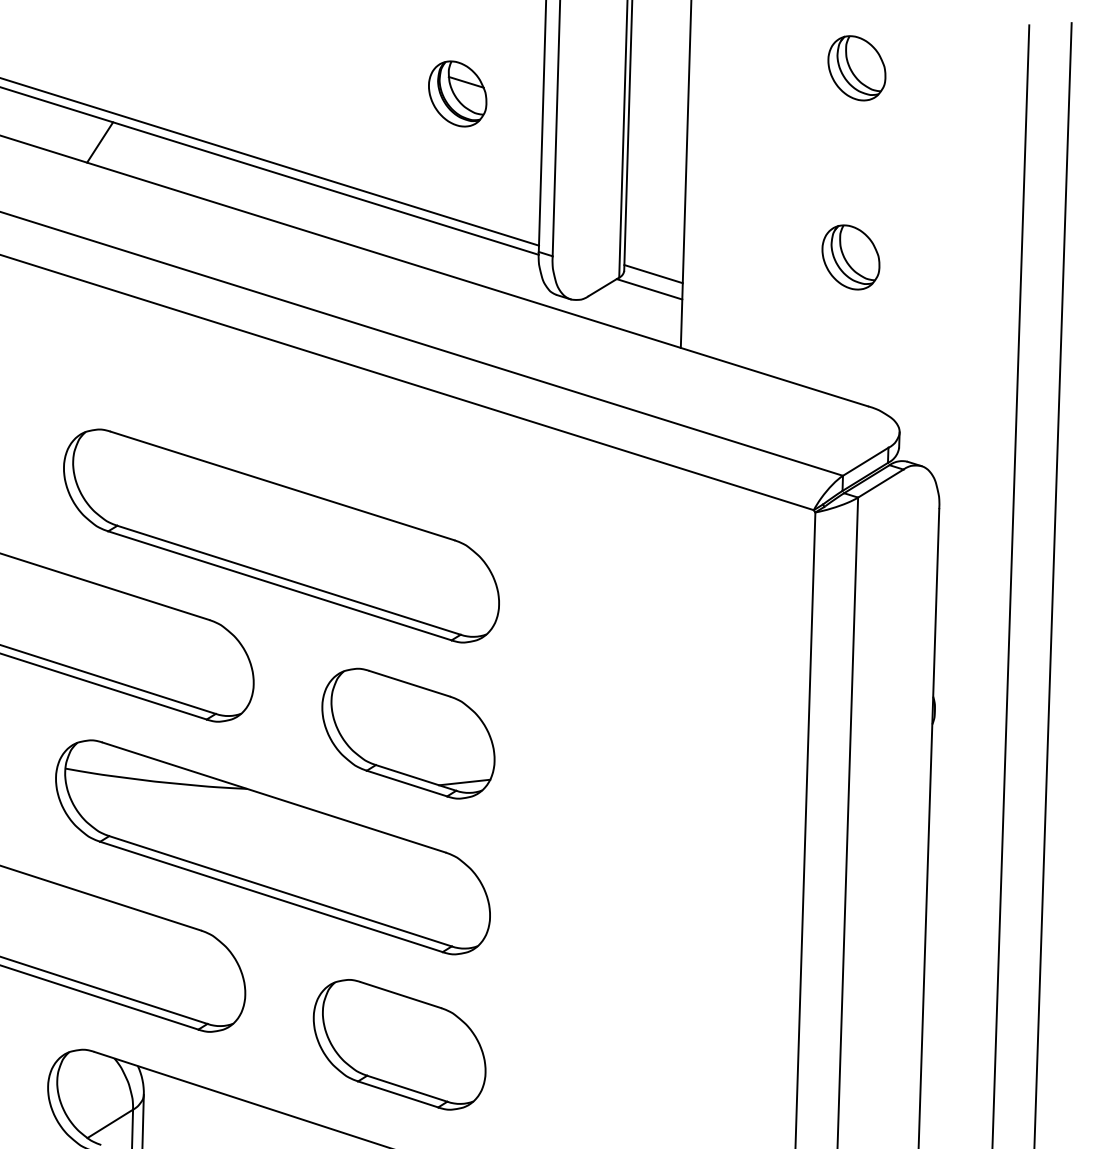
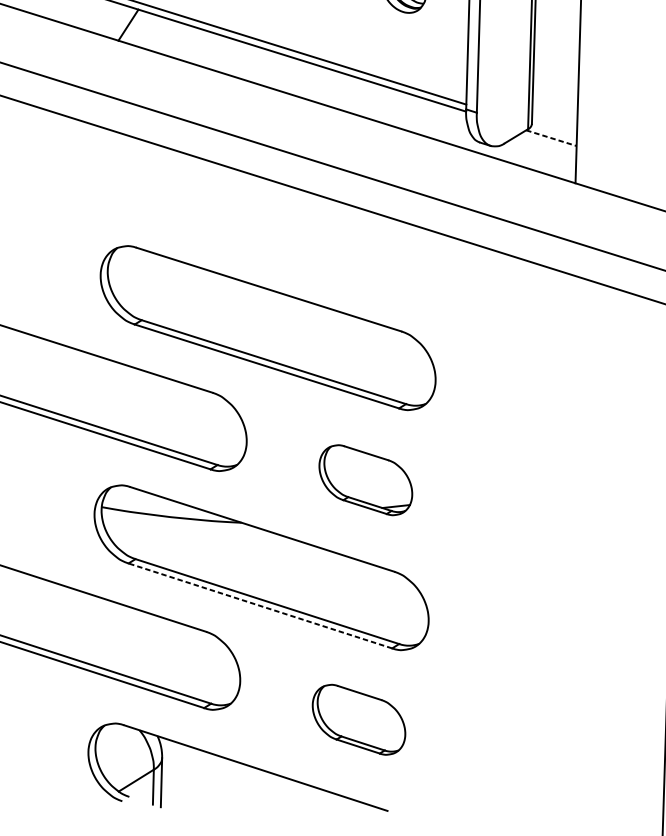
line: (653, 274) -> (554, 126), removed
line: (650, 289) -> (552, 138), solid -> dashed
part: (408, 733) -> (365, 480), size x0.7
line: (271, 896) -> (260, 605), solid -> dashed
part: (399, 1044) -> (358, 719), size x0.7

